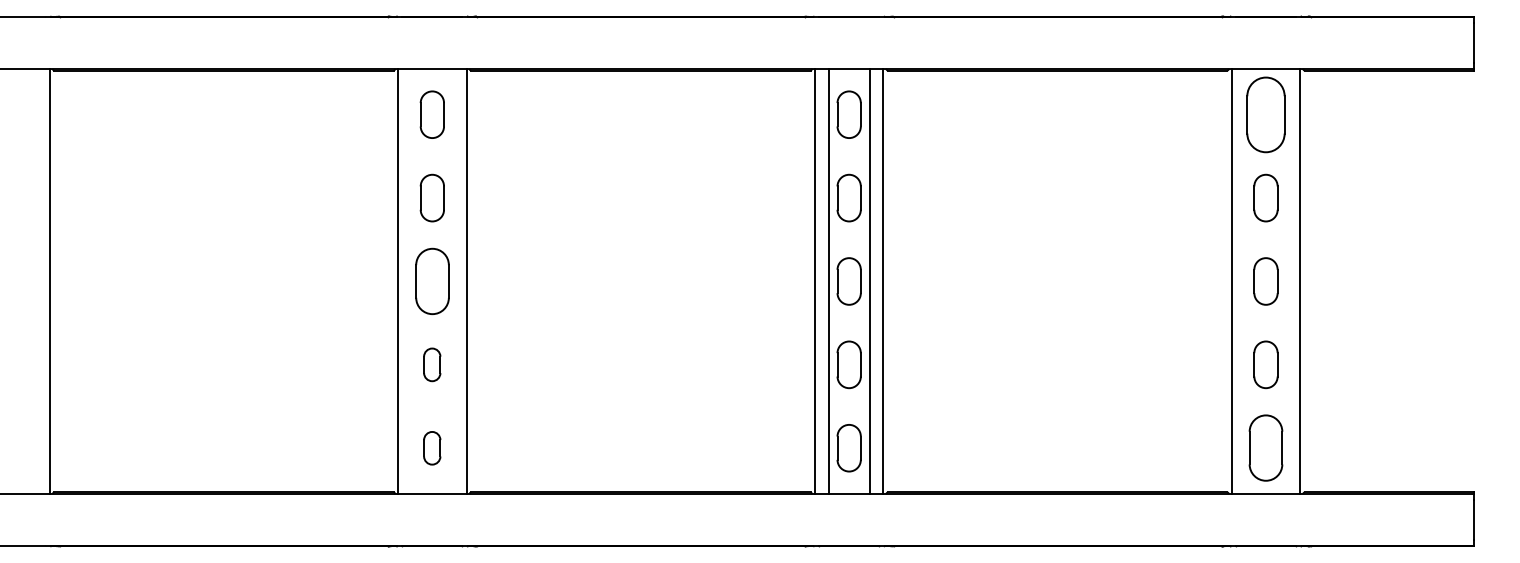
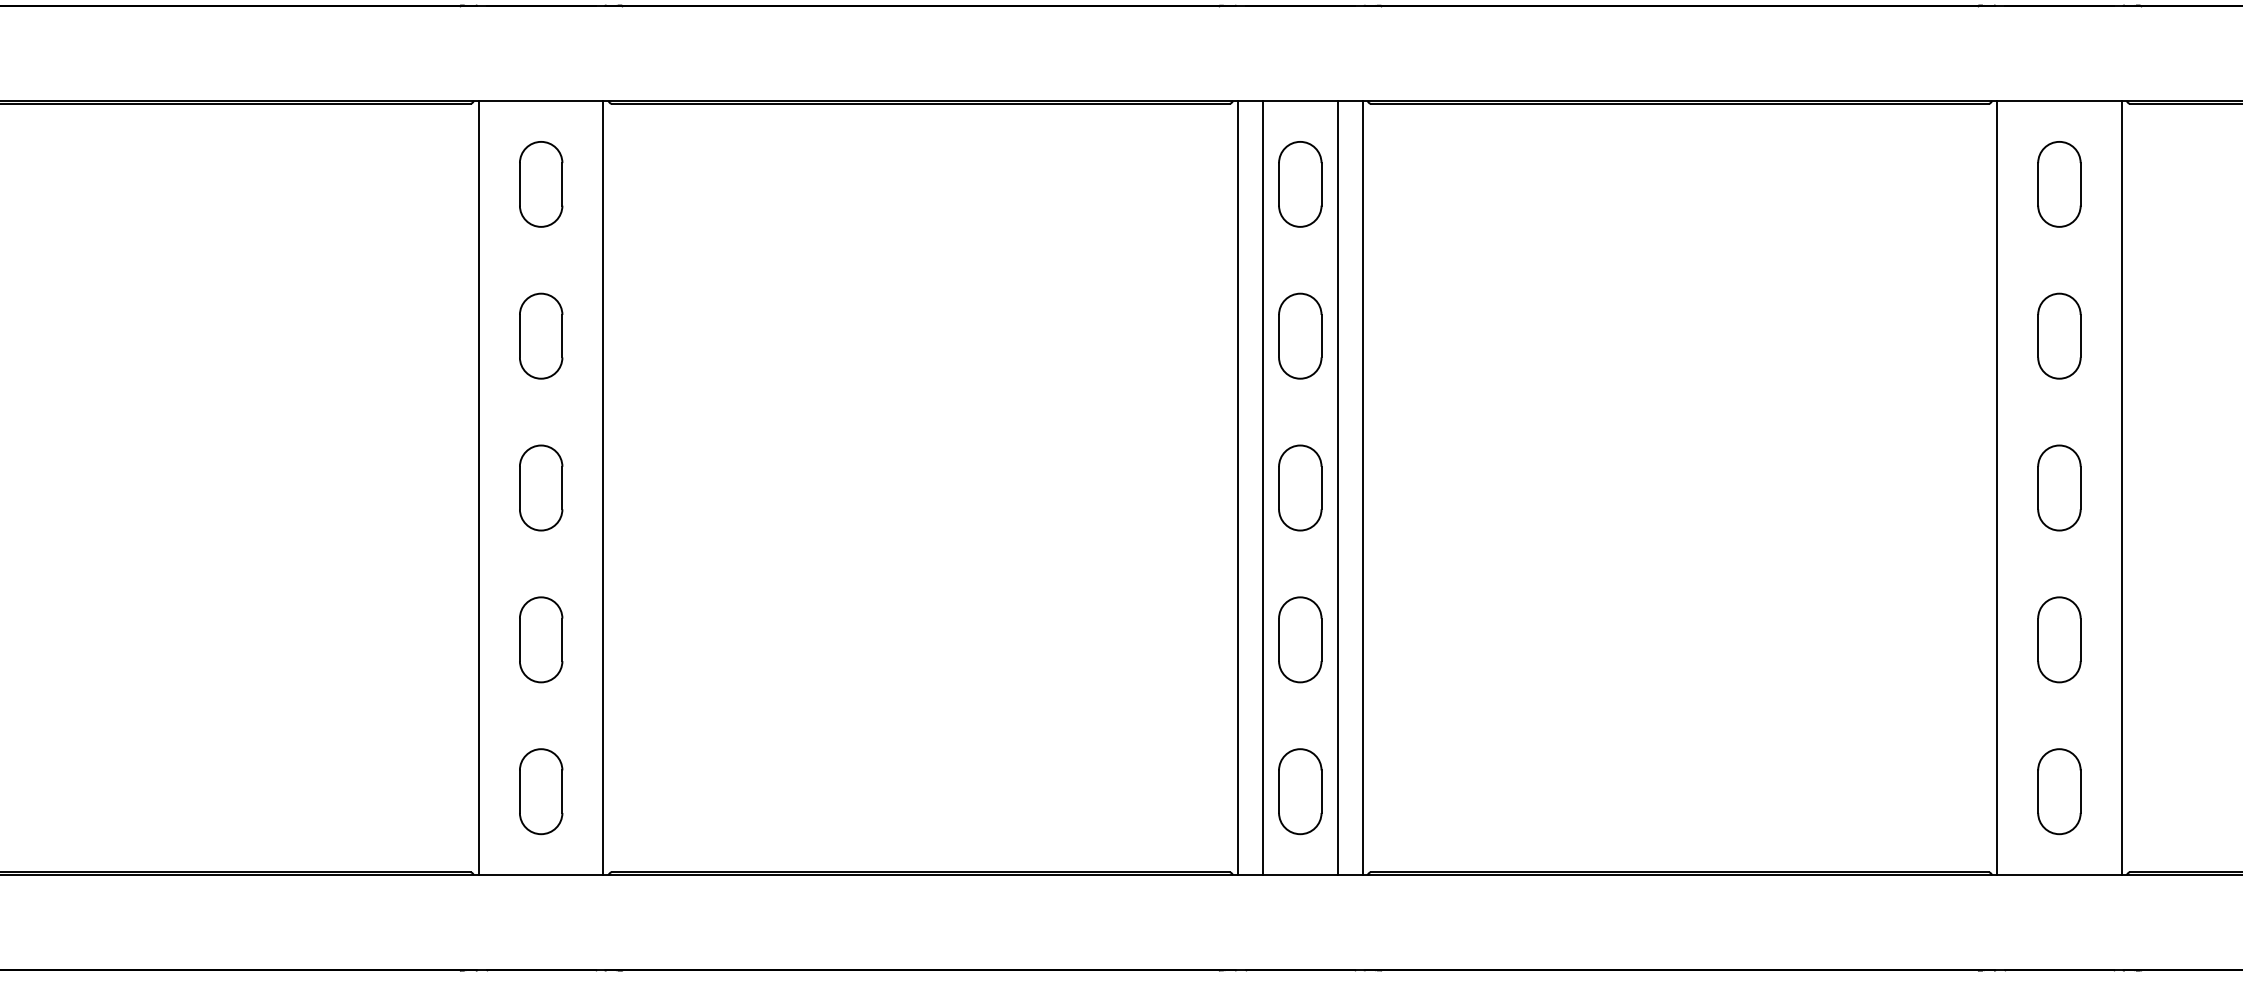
part: (1265, 114) -> (2058, 183), size x0.62
part: (431, 281) -> (539, 488), size x0.71
part: (431, 364) -> (539, 639), size x1.43
part: (431, 448) -> (539, 792), size x1.43
part: (1265, 448) -> (2058, 792), size x0.71

